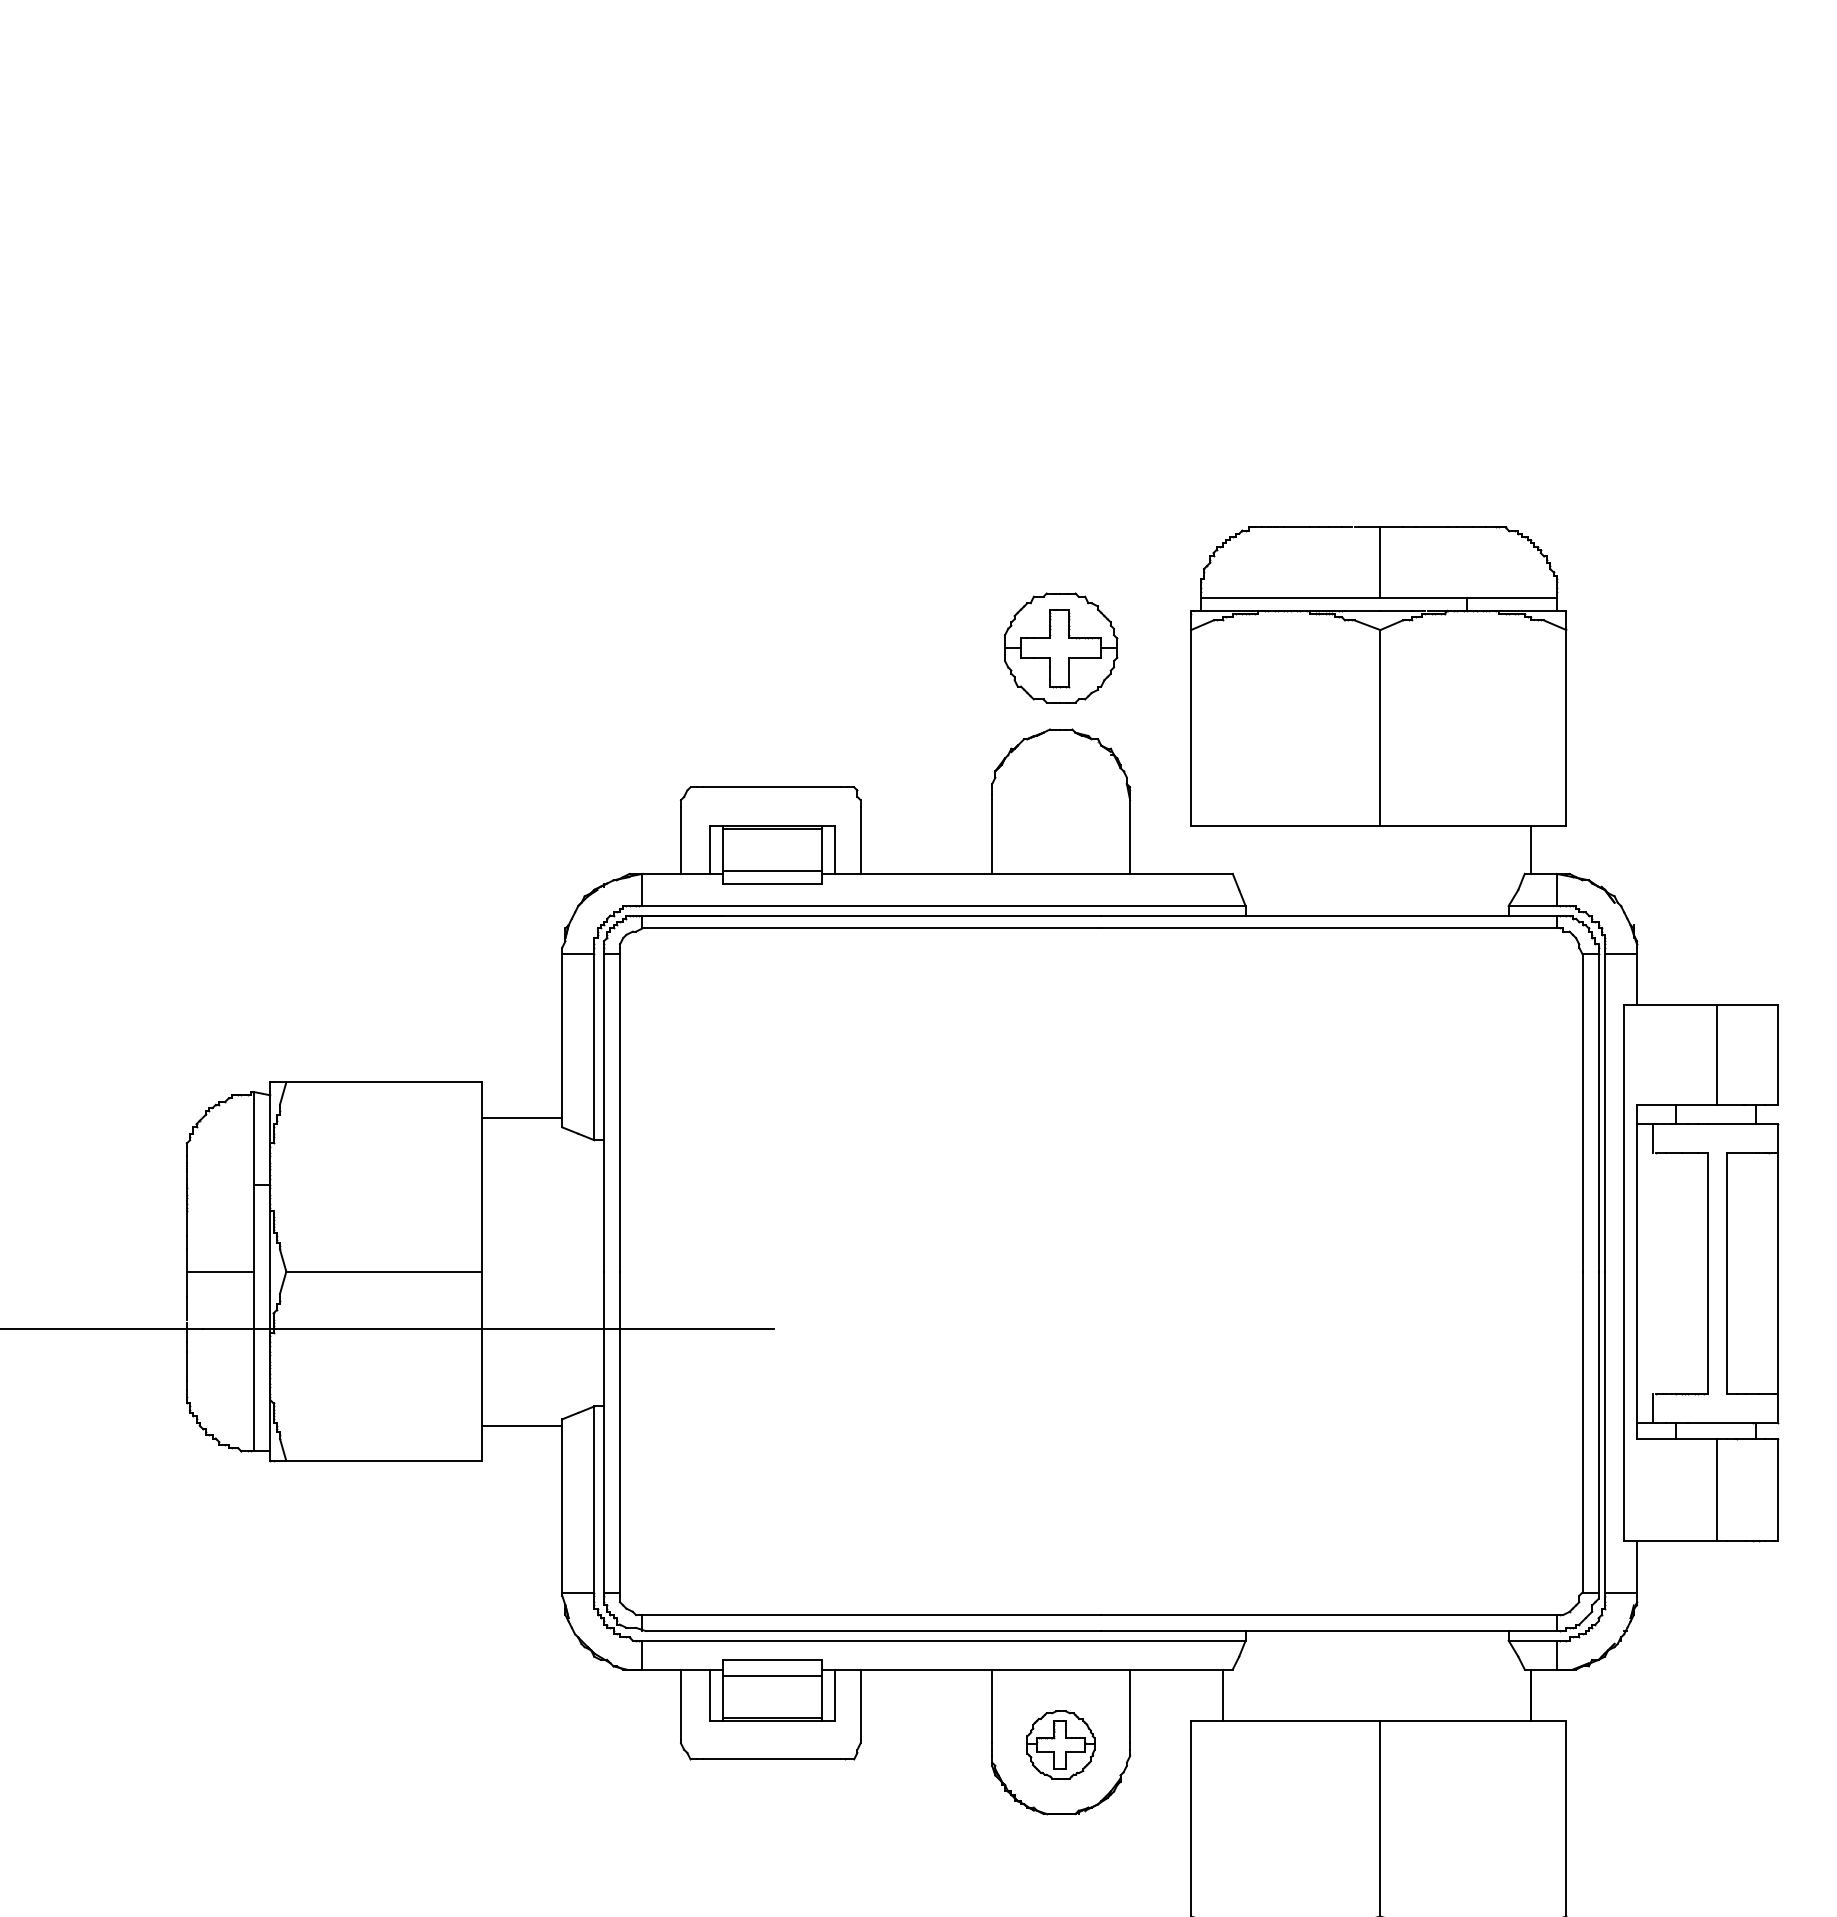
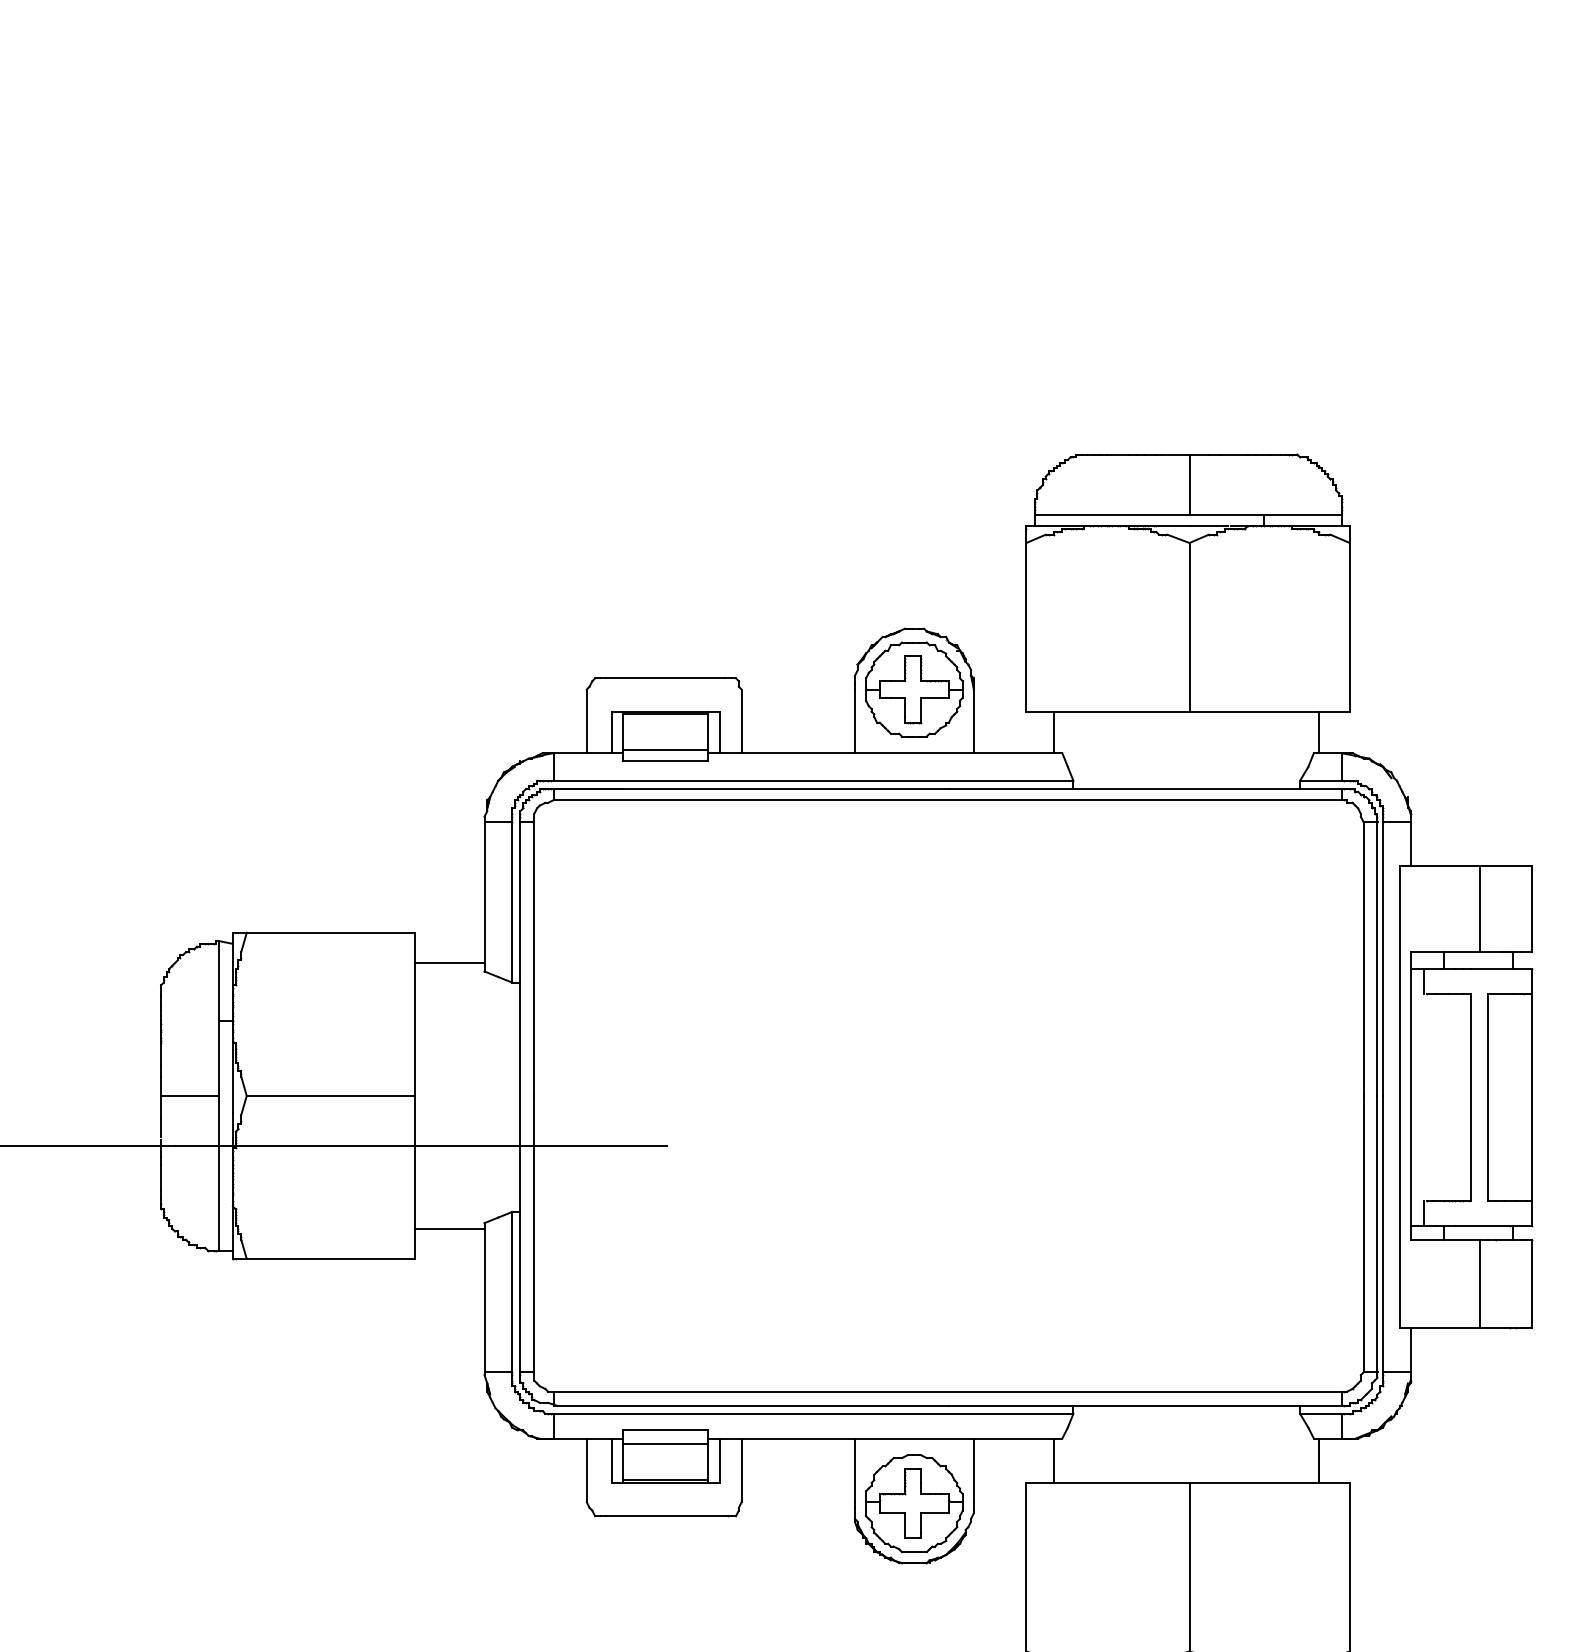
part: (1061, 647) -> (914, 688), moved
line: (1223, 849) -> (1054, 732), added
part: (1060, 1744) -> (913, 1503), size x1.67

